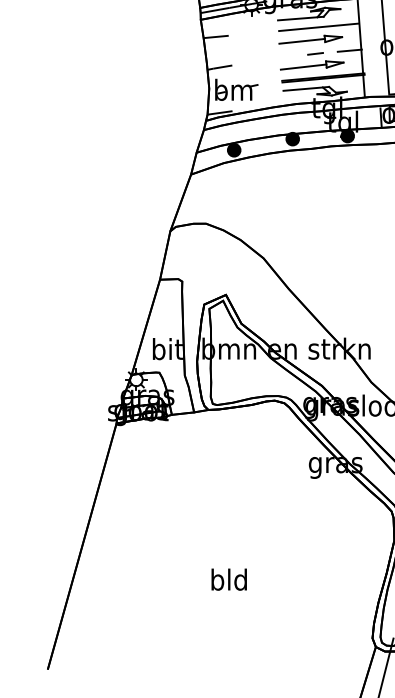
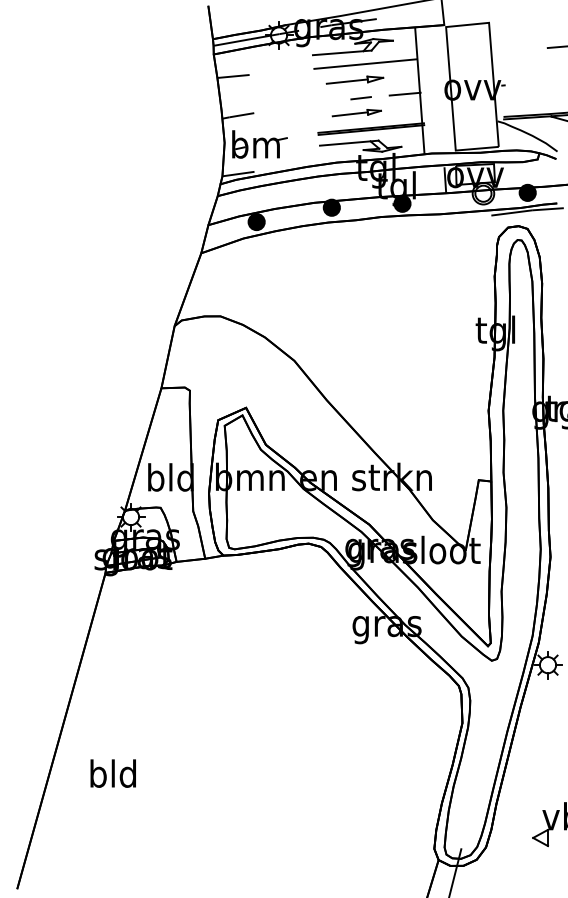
part: (310, 40) -> (354, 80), size x0.7
part: (311, 65) -> (356, 112), size x0.6
text: (167, 349) -> (170, 477), bit -> bld
text: (228, 579) -> (112, 773), moved

